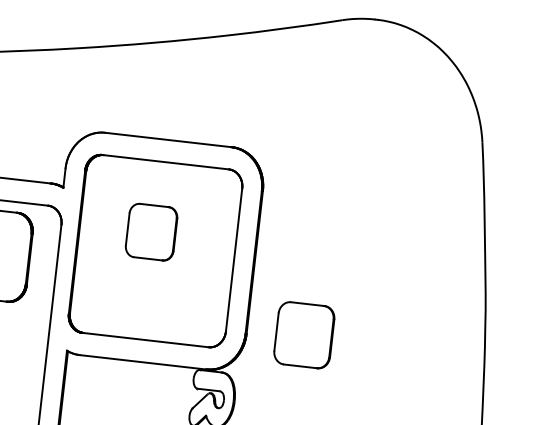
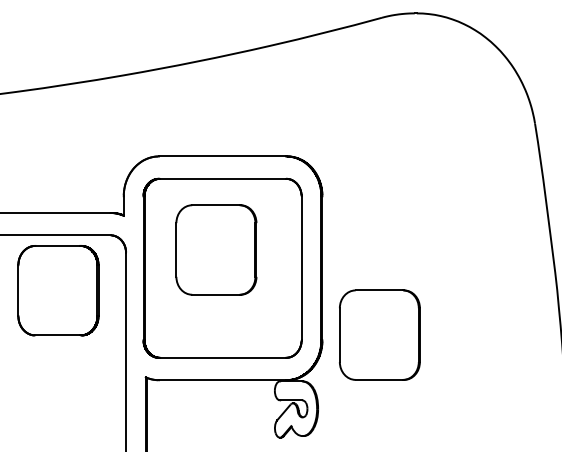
part: (151, 231) -> (216, 249), size x1.67
part: (304, 334) -> (379, 334), size x1.43

